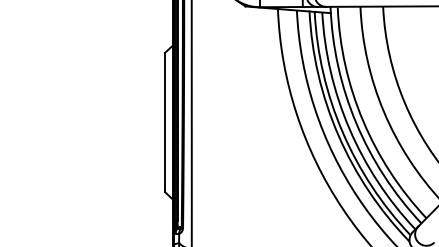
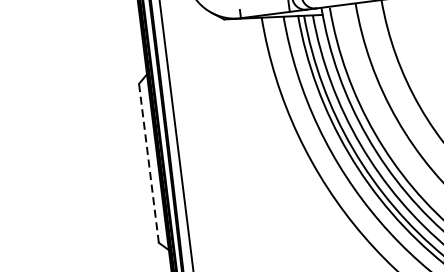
line: (165, 122) -> (149, 163), solid -> dashed

